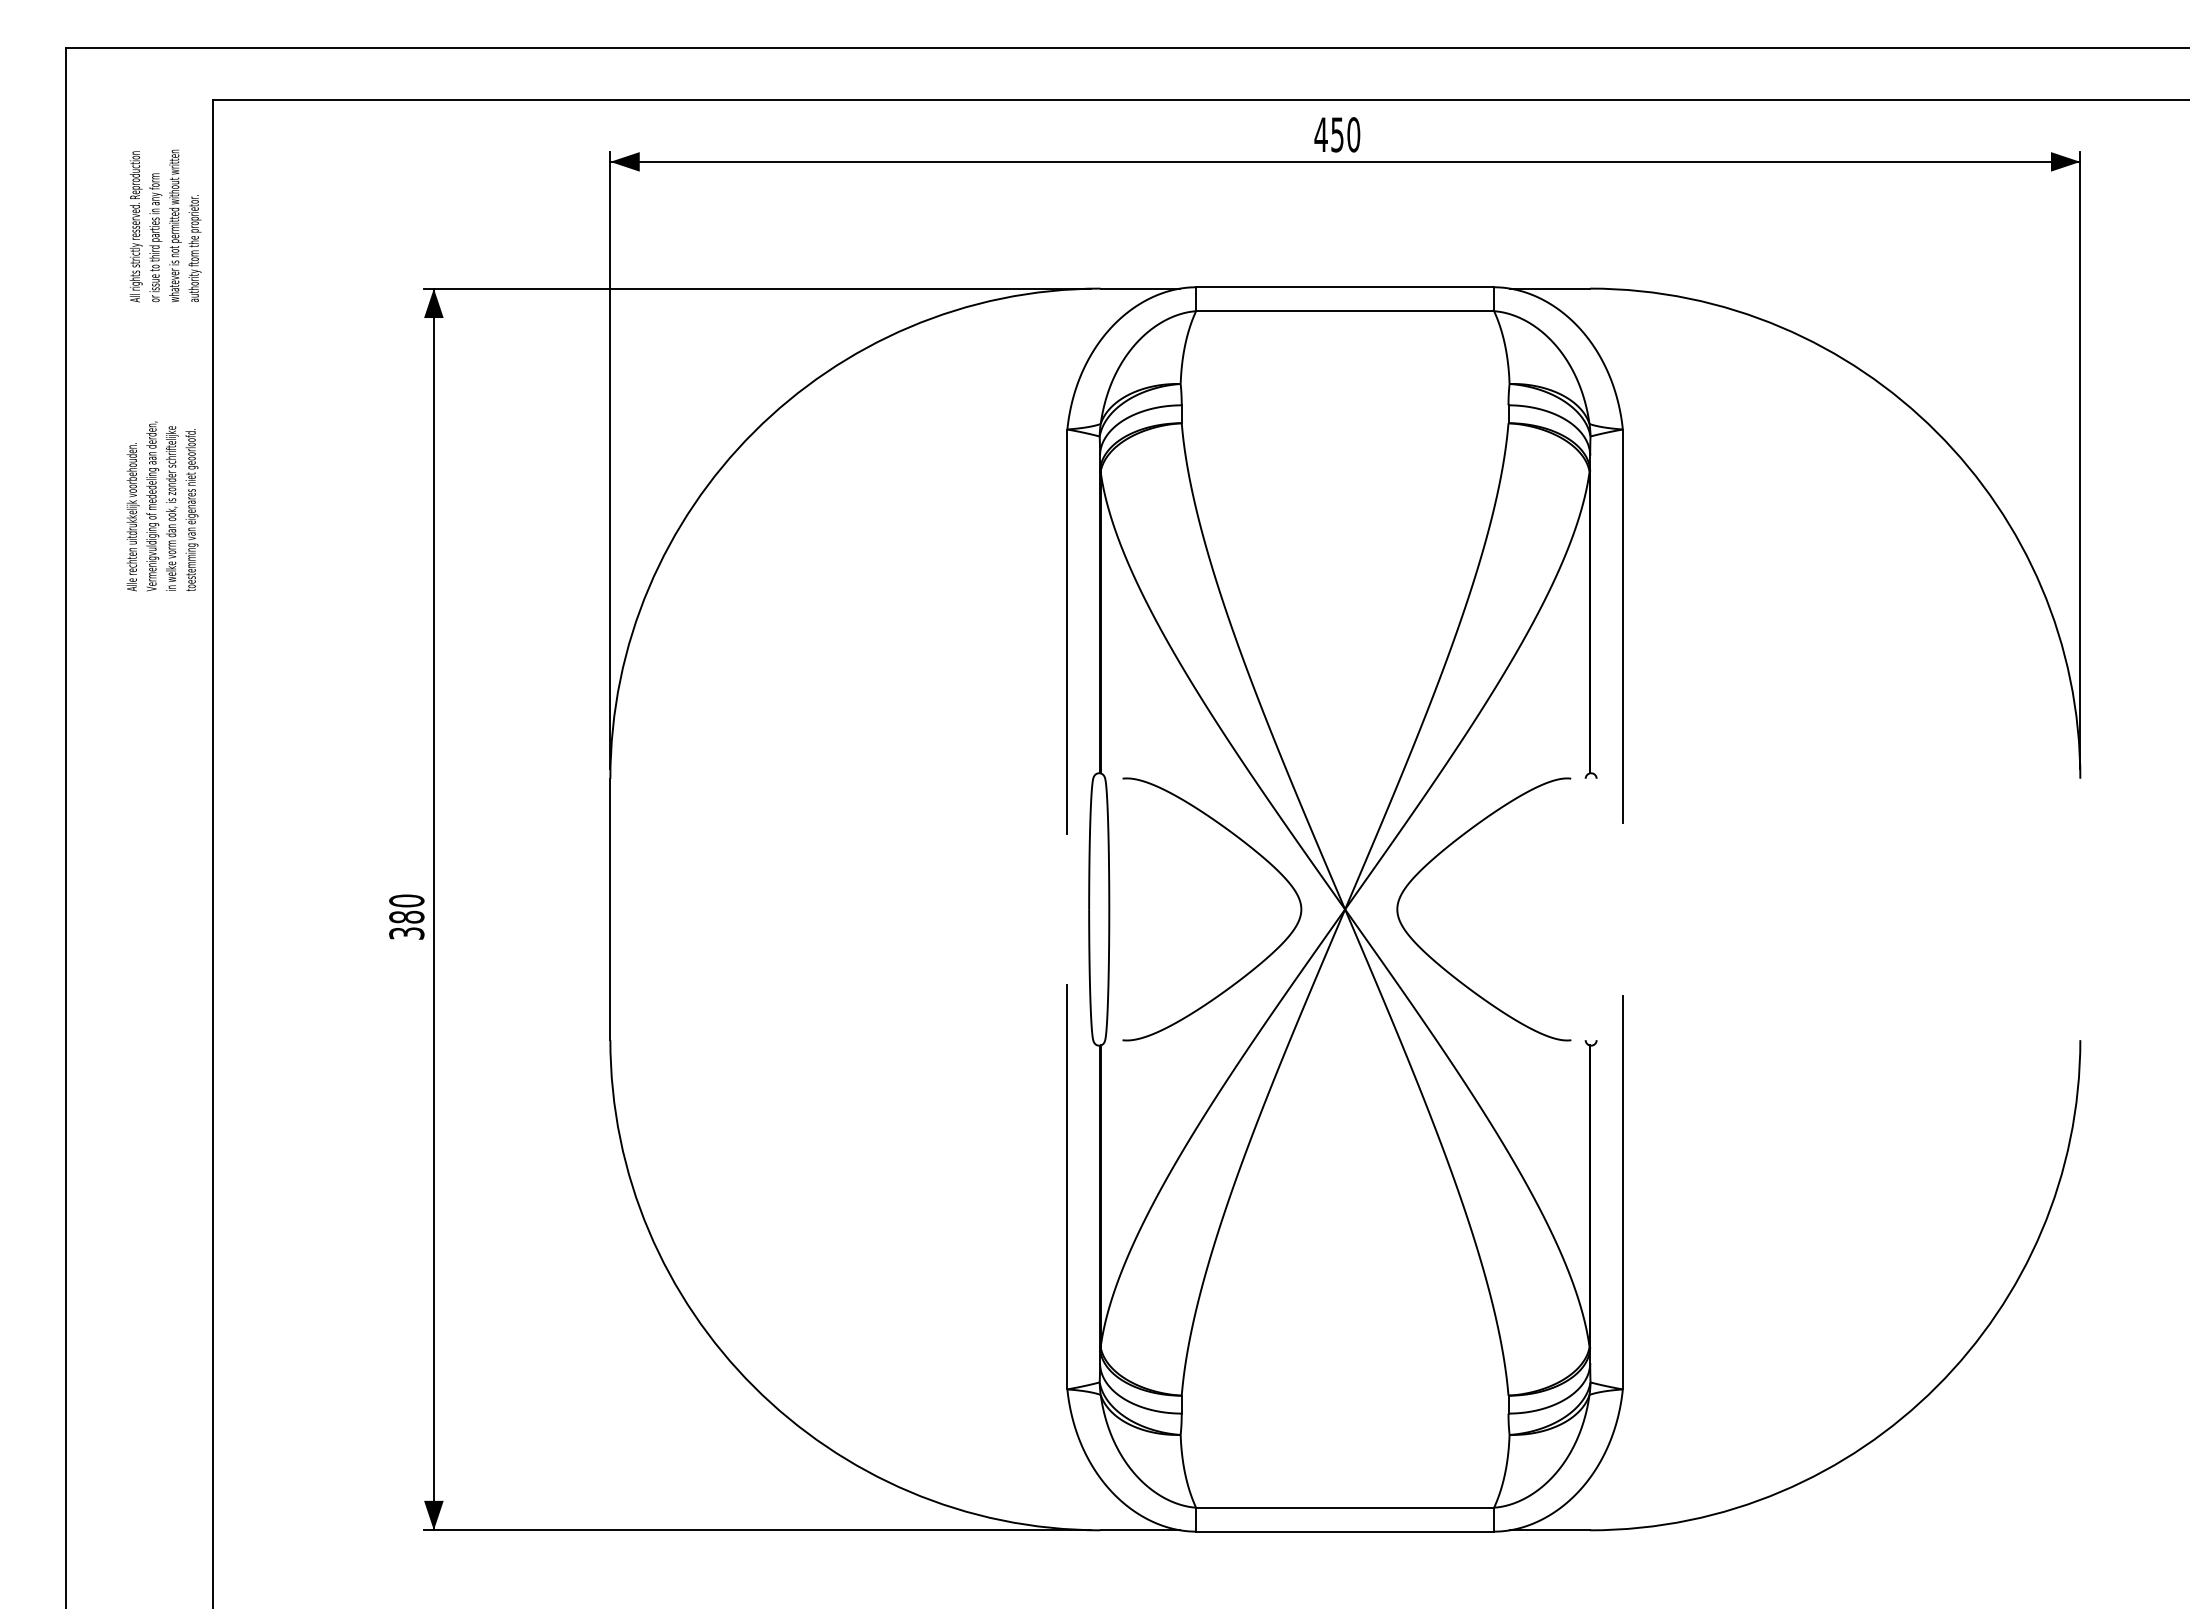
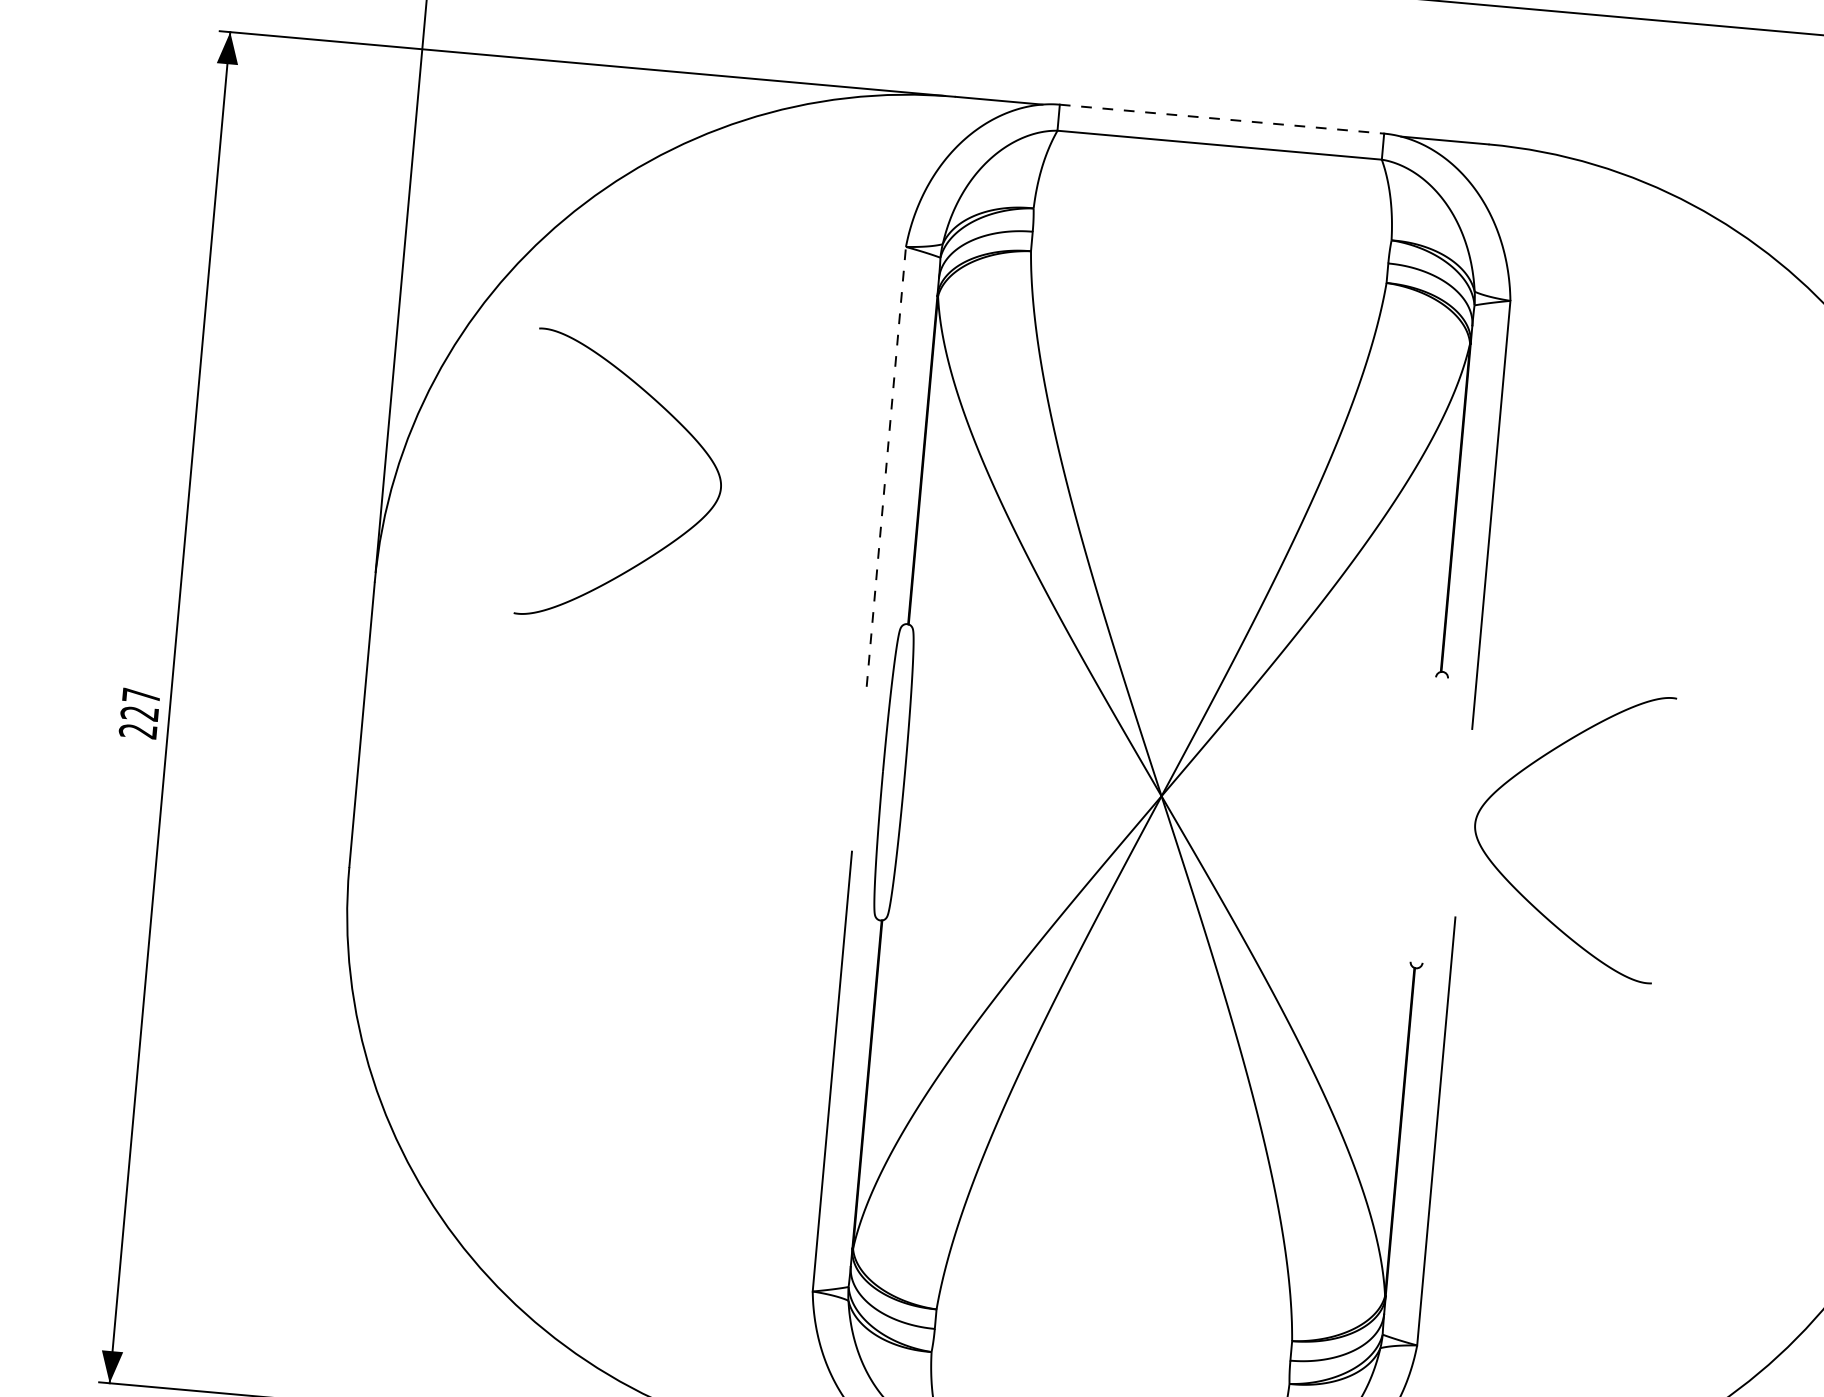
line: (1345, 287) -> (1222, 119), solid -> dashed
line: (1067, 631) -> (886, 466), solid -> dashed
curve: (1256, 853) -> (677, 422), moved
text: (406, 916) -> (139, 712), 380 -> 227
curve: (1439, 963) -> (1515, 887), moved

